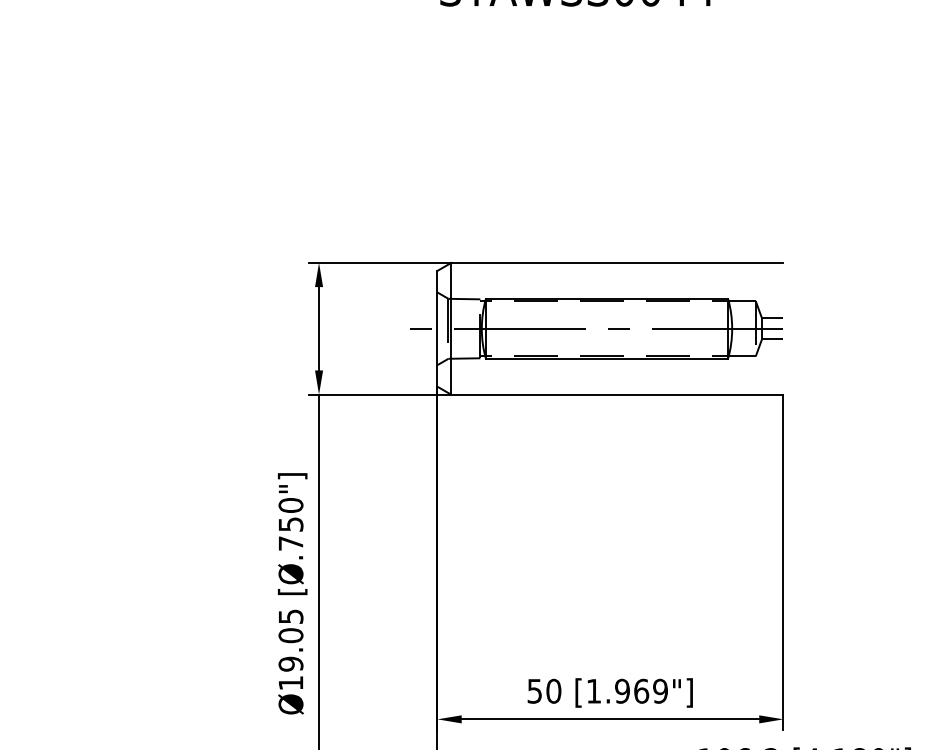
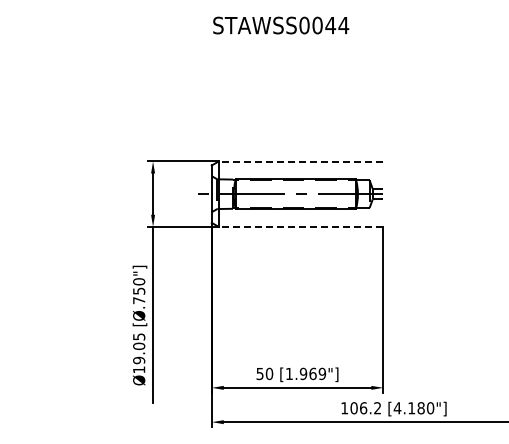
line: (616, 262) -> (300, 161), solid -> dashed
line: (616, 393) -> (300, 226), solid -> dashed

